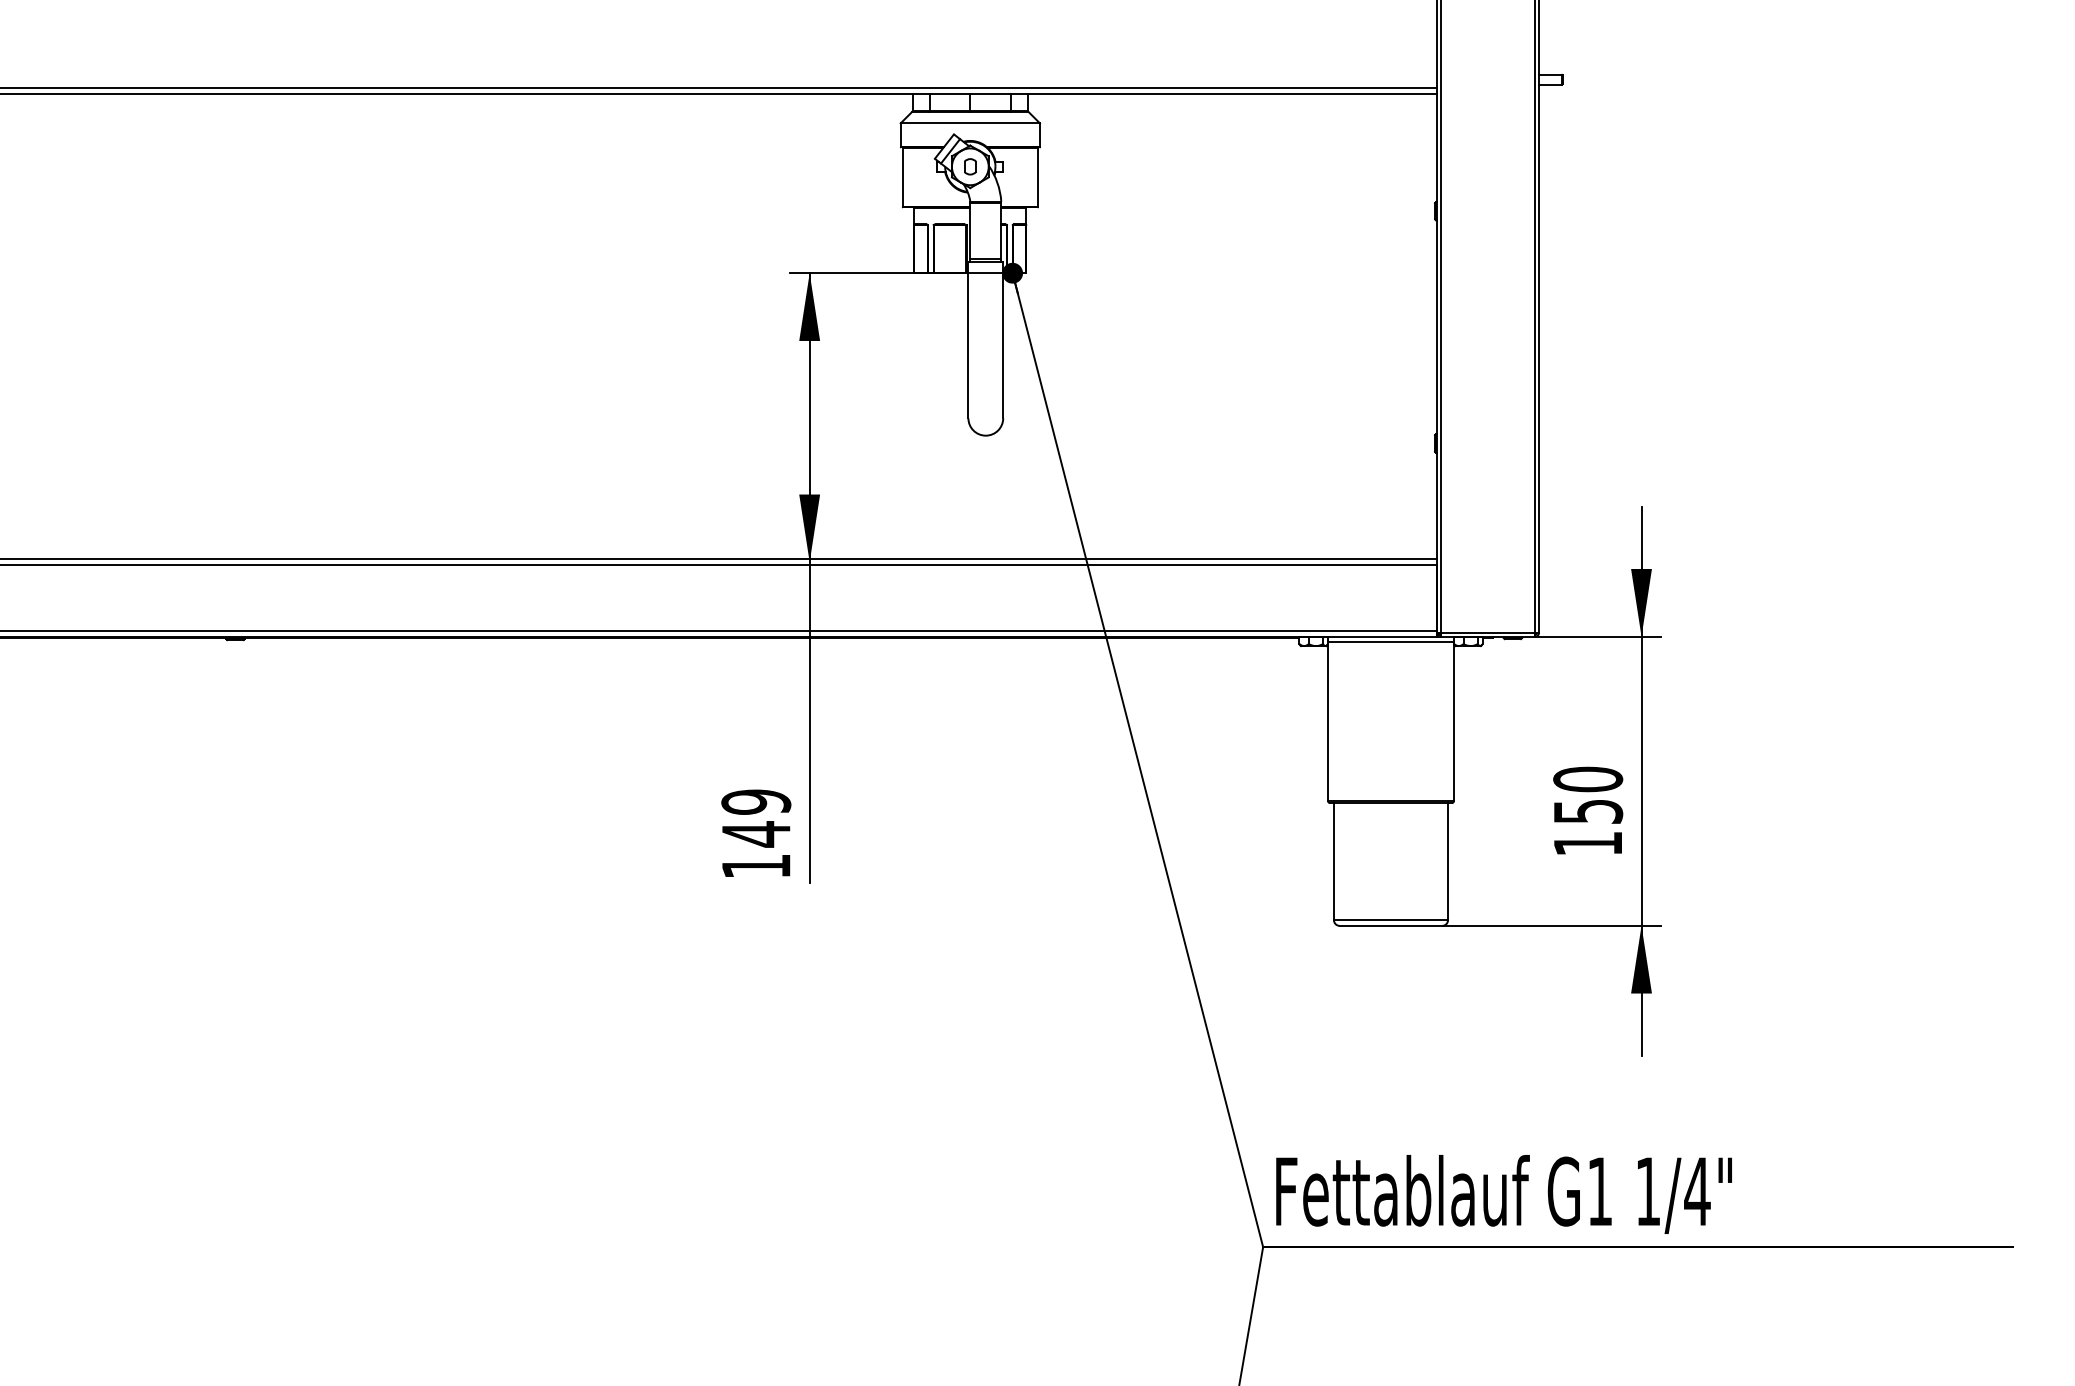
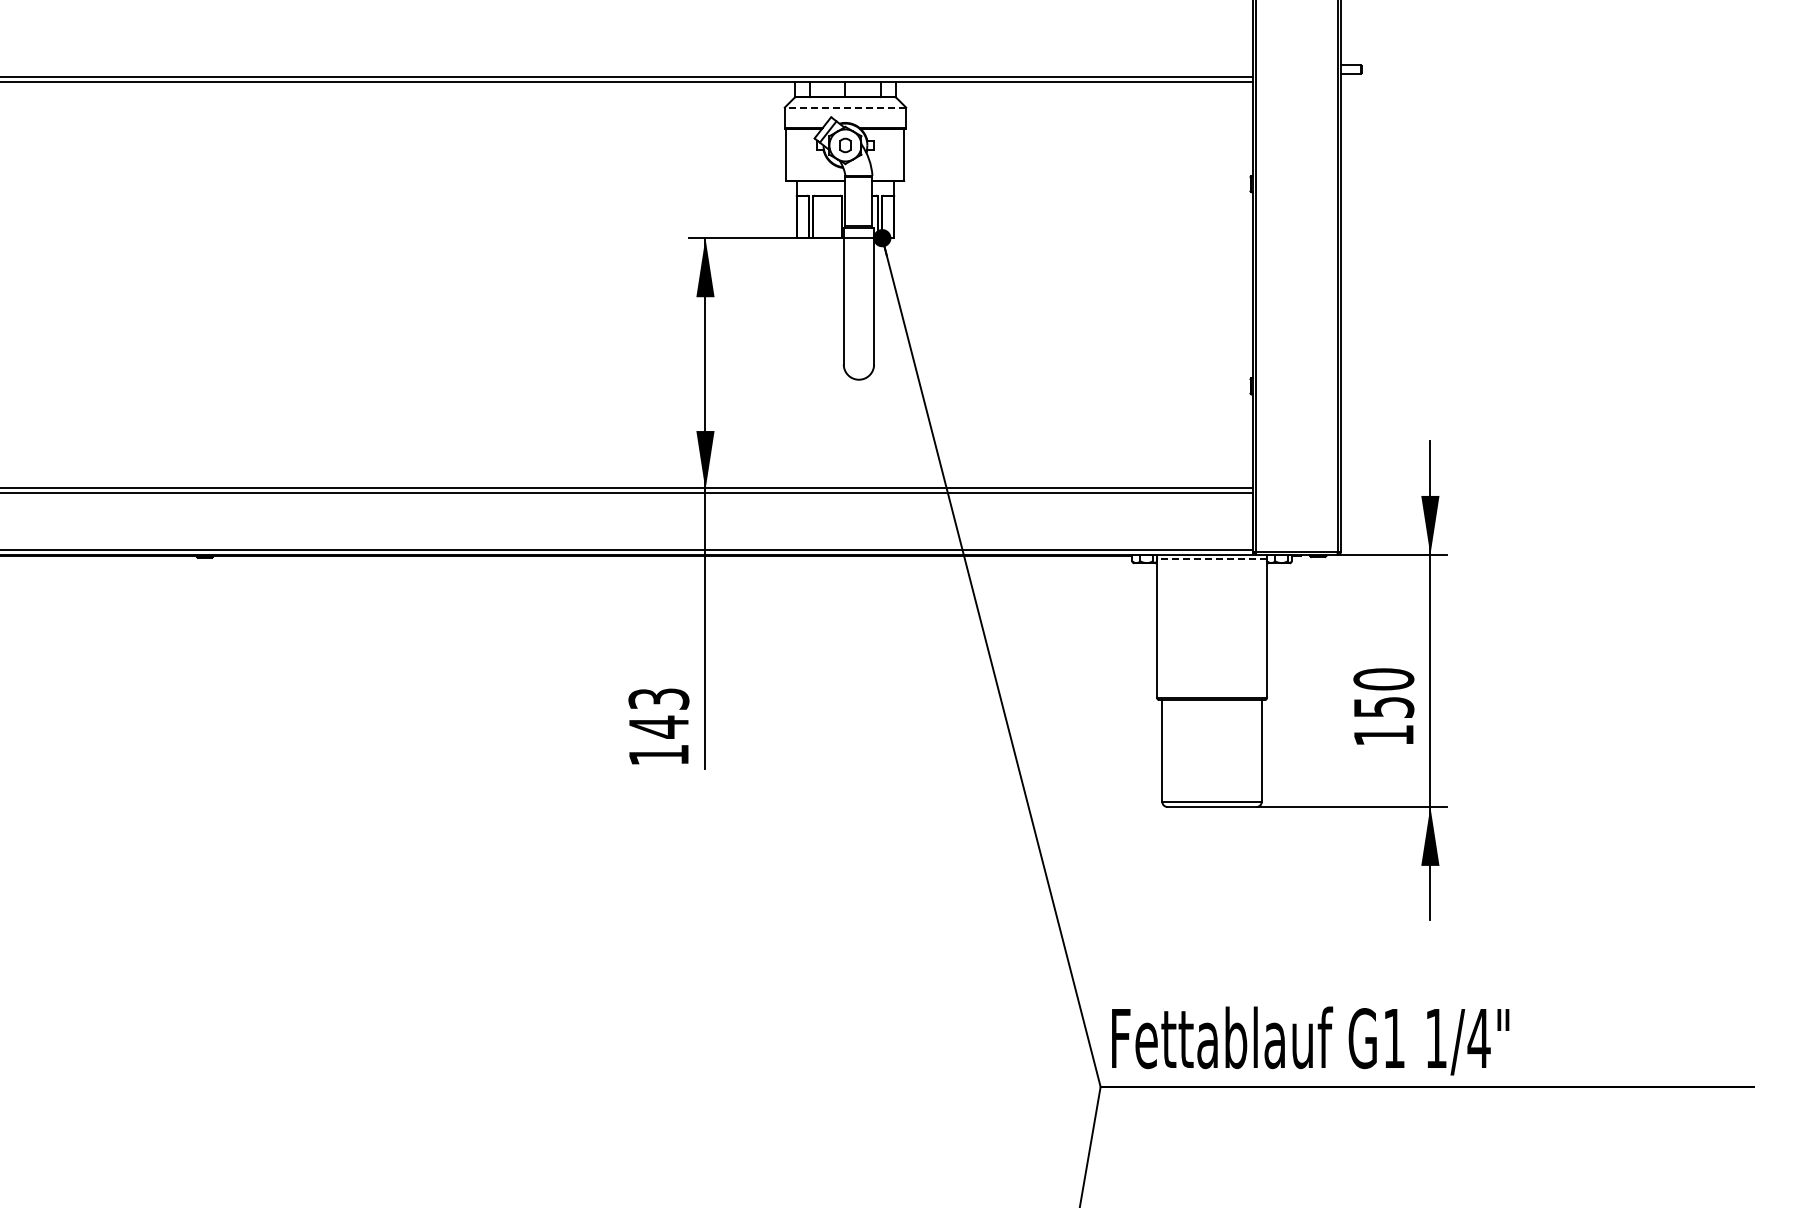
line: (970, 123) -> (845, 107), solid -> dashed
line: (1391, 641) -> (1212, 559), solid -> dashed
text: (755, 802) -> (658, 699), 149 -> 143

